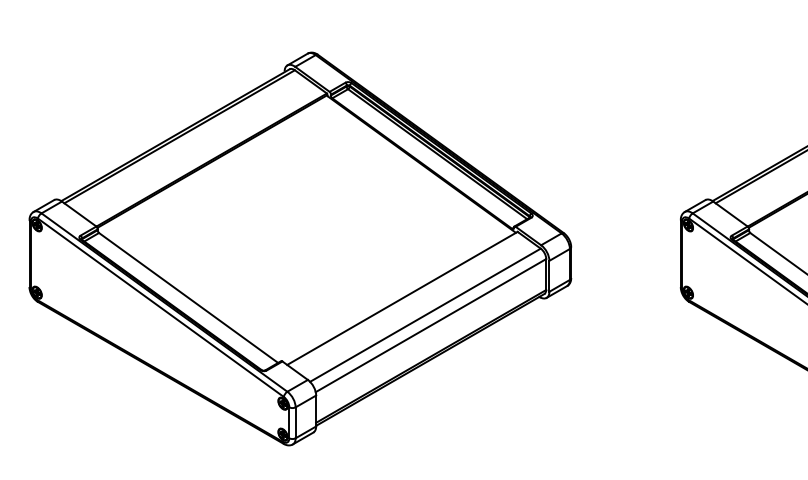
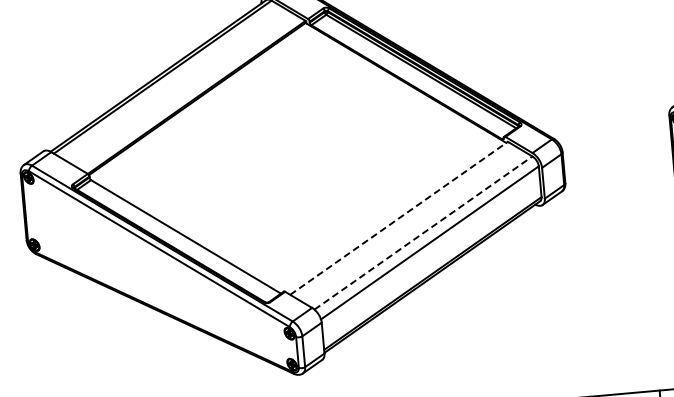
line: (402, 298) -> (399, 218), solid -> dashed
line: (425, 315) -> (423, 233), solid -> dashed

